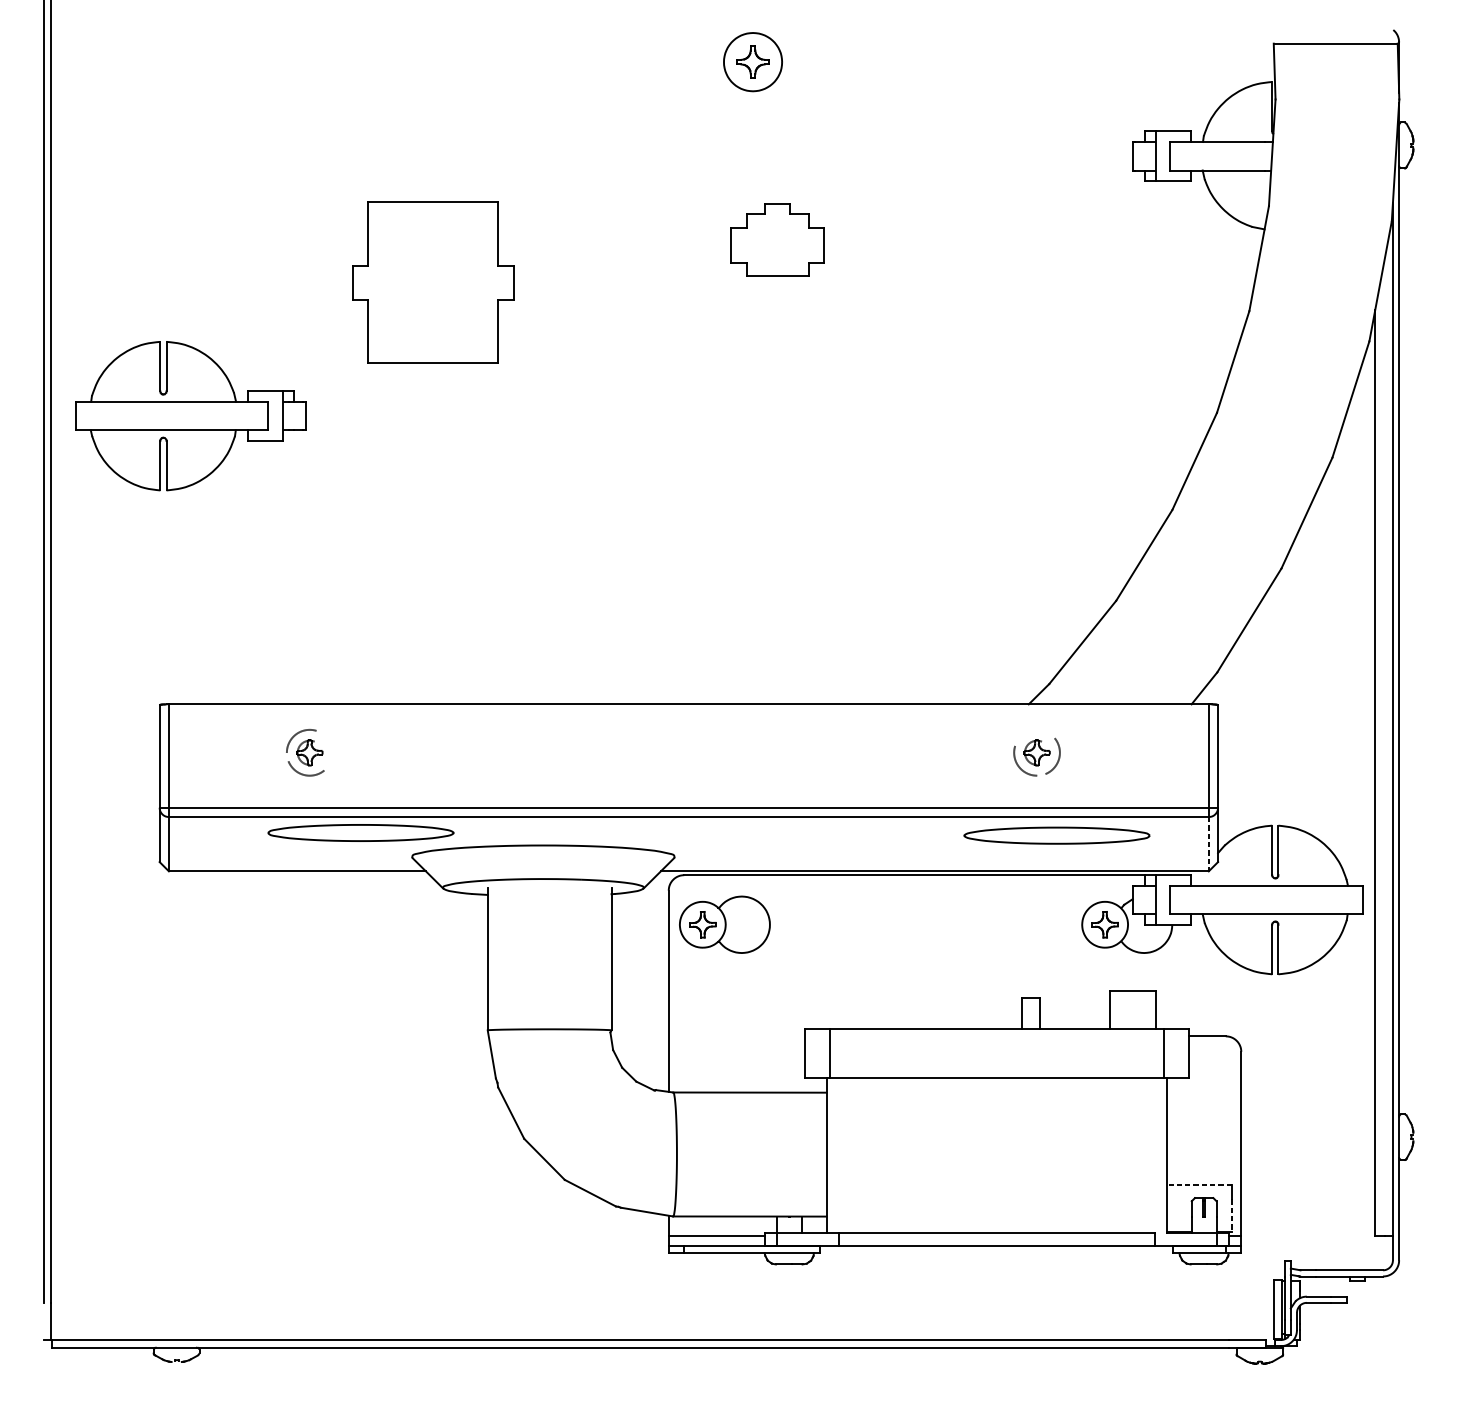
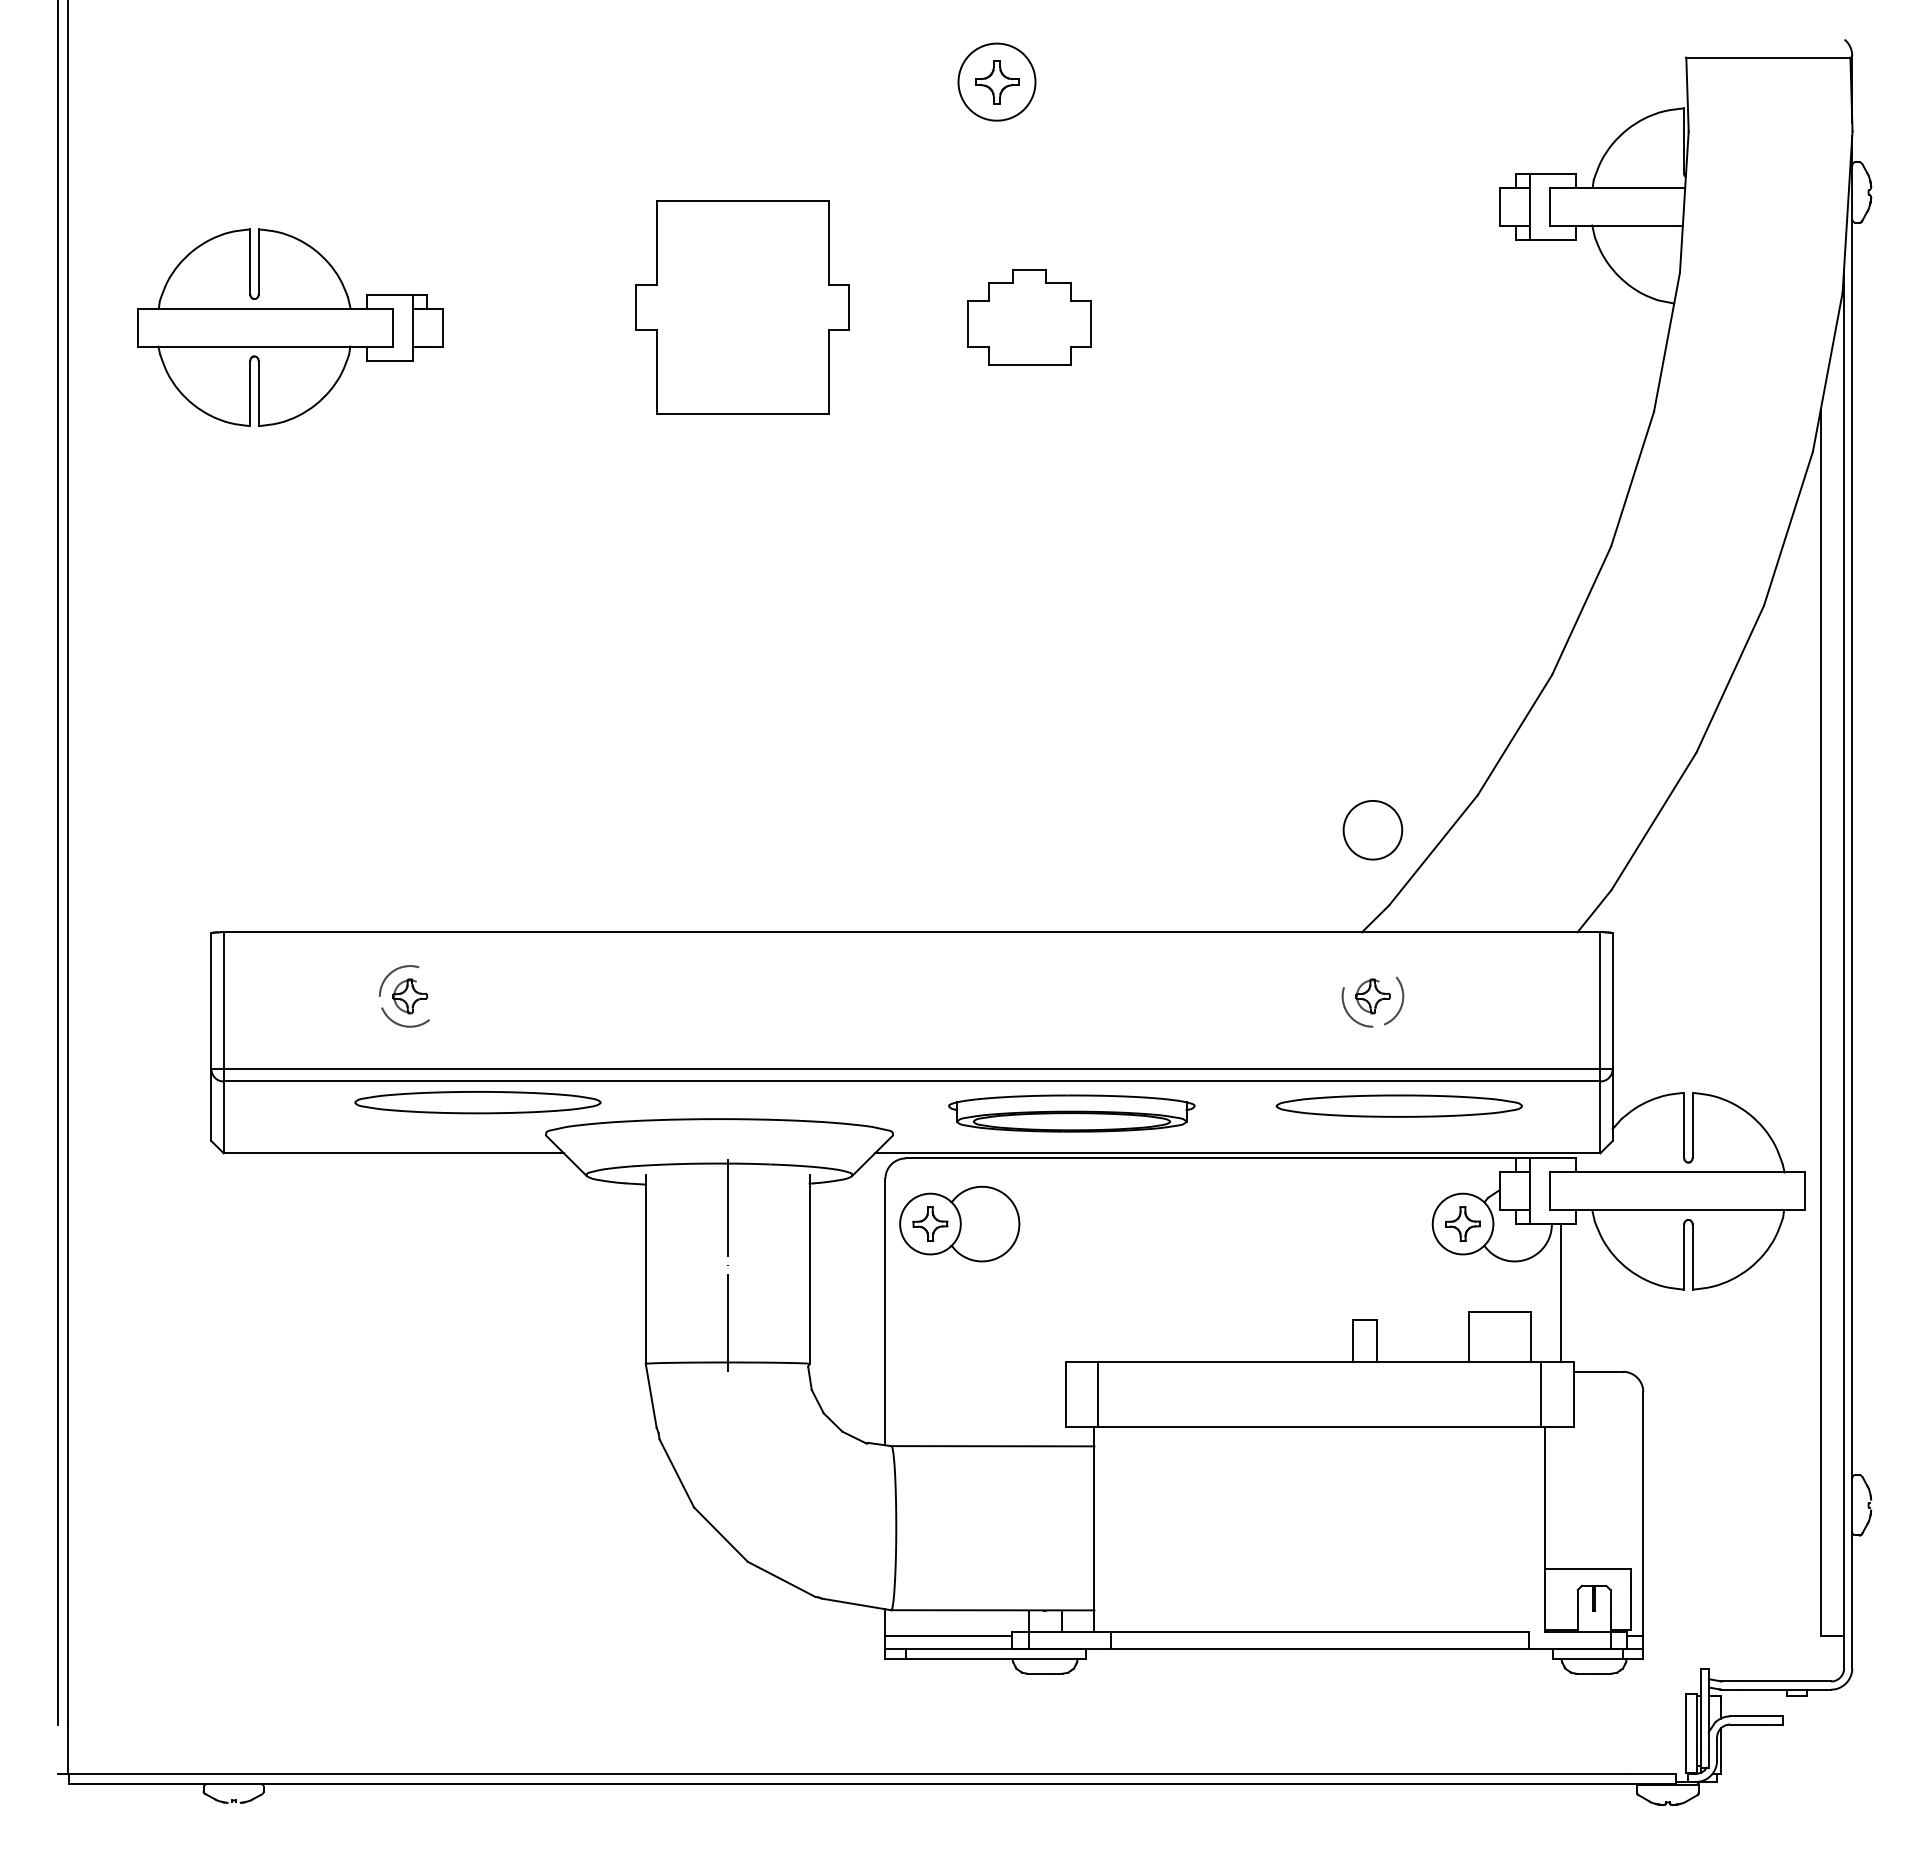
part: (433, 282) -> (742, 307), moved
part: (190, 415) -> (290, 327), moved
part: (1036, 627) -> (1372, 830), added
part: (809, 841) -> (1071, 1113), added
line: (1208, 844) -> (1600, 1117), dashed -> solid
line: (549, 959) -> (727, 1269), added
line: (1179, 976) -> (1561, 1292), added
line: (1199, 1184) -> (1587, 1568), dashed -> solid
line: (1232, 1215) -> (1631, 1609), dashed -> solid

